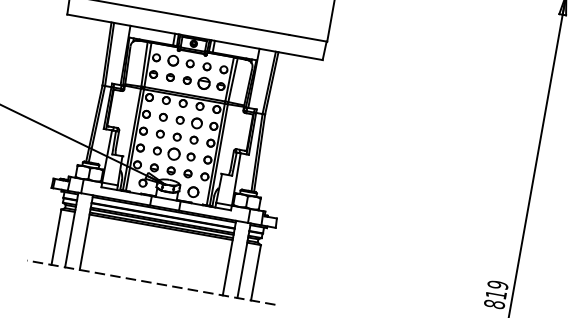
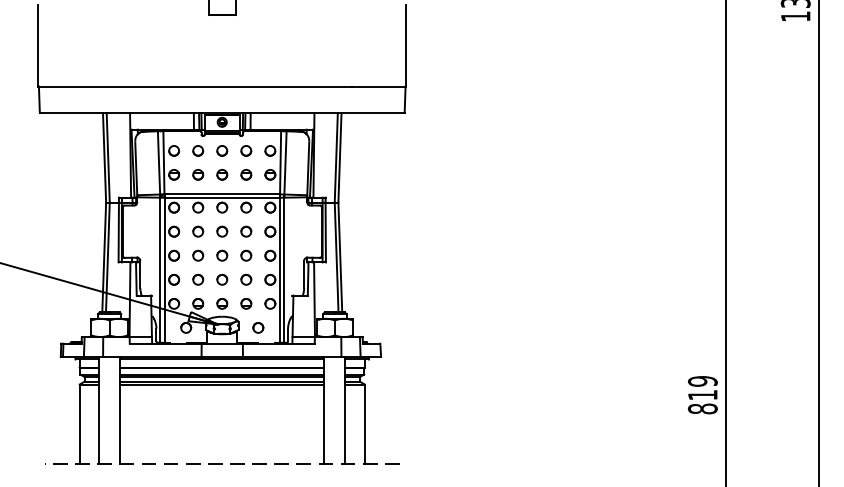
part: (173, 60) -> (198, 150), size x0.71
part: (204, 83) -> (246, 174), size x0.62
part: (197, 123) -> (246, 231), size x0.71
part: (174, 153) -> (222, 279), size x0.62
part: (193, 191) -> (258, 327), size x0.71

